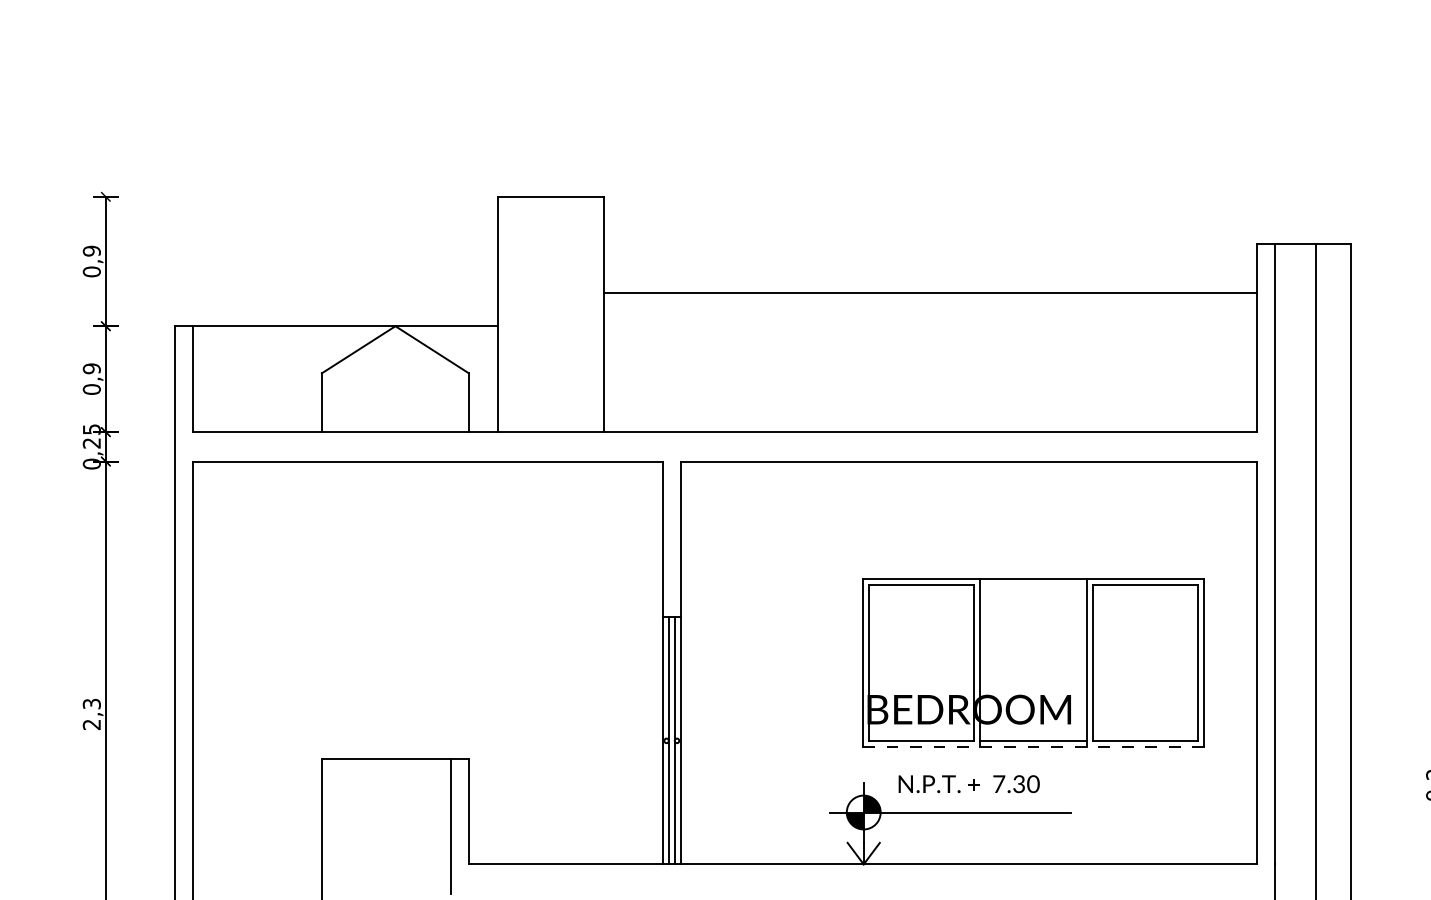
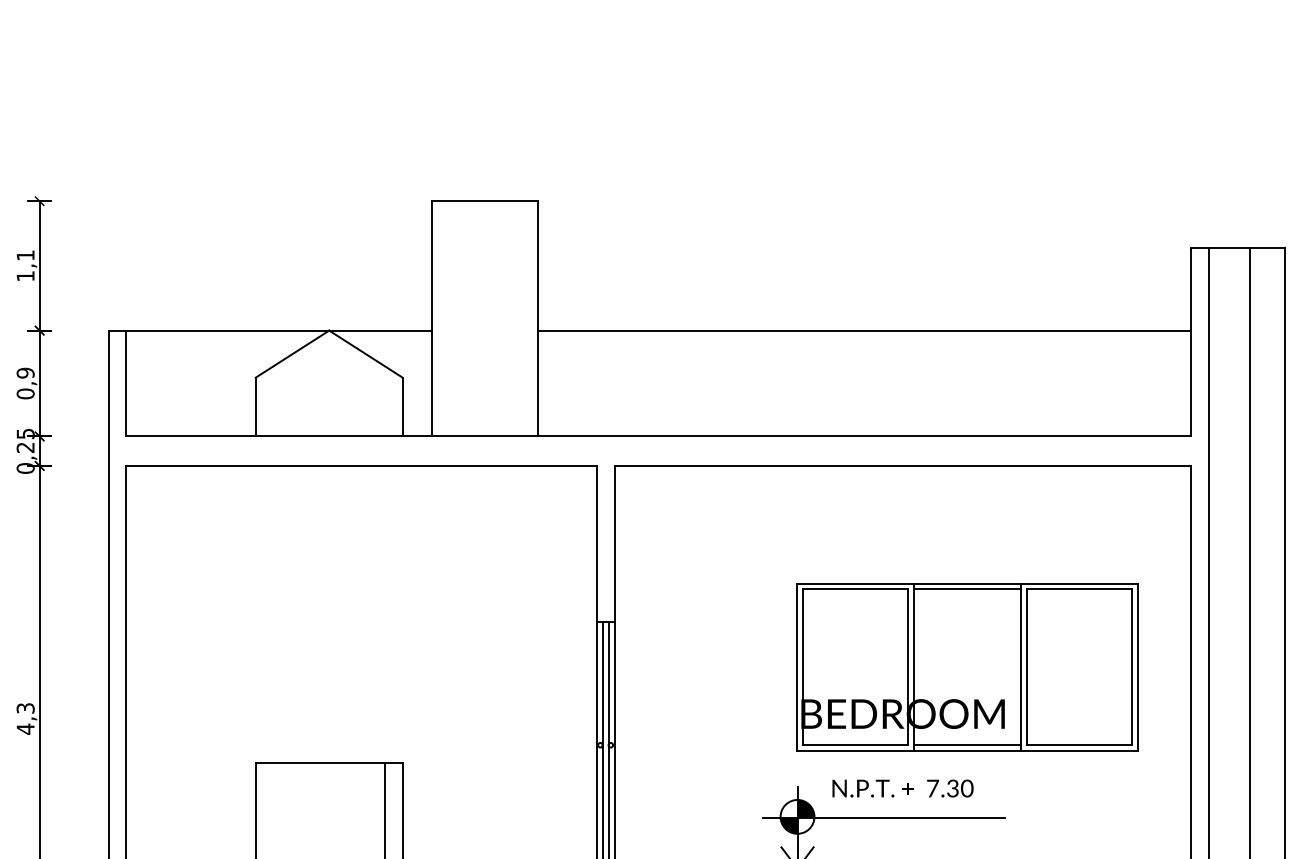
text: (91, 261) -> (25, 265), 0,9 -> 1,1
line: (930, 293) -> (864, 330), moved
line: (1033, 585) -> (967, 589), added
text: (91, 724) -> (25, 728), 2,3 -> 4,3
line: (1033, 746) -> (967, 750), dashed -> solid

